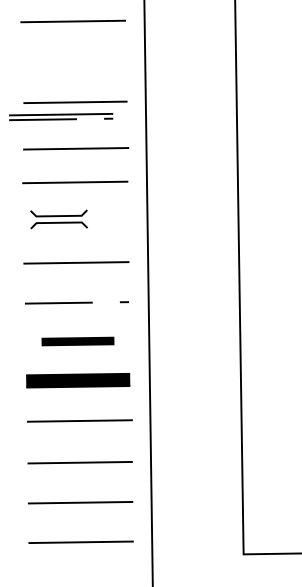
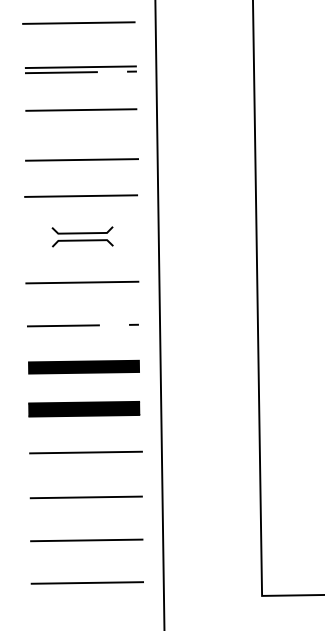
part: (60, 116) -> (80, 69), moved
part: (58, 219) -> (82, 236), moved
part: (77, 340) -> (83, 366), size x1.43

